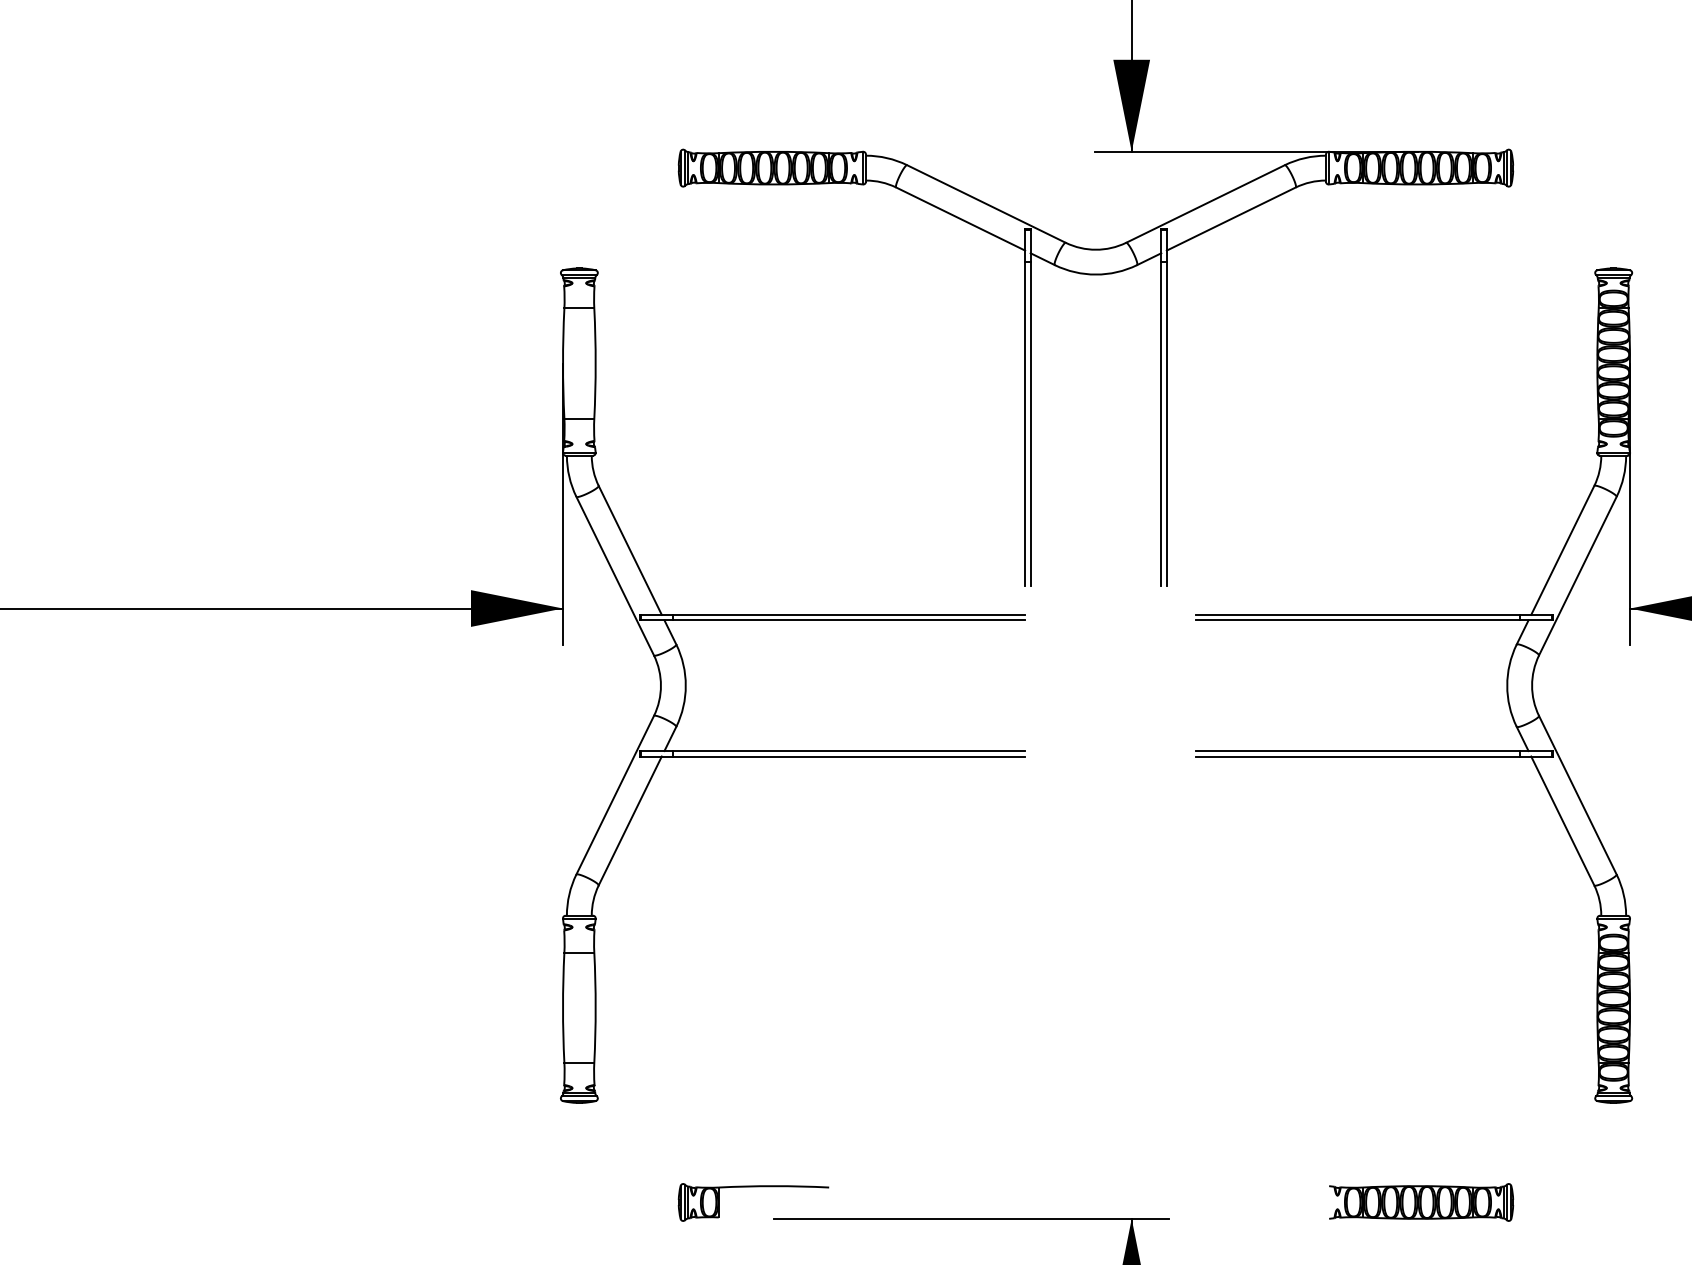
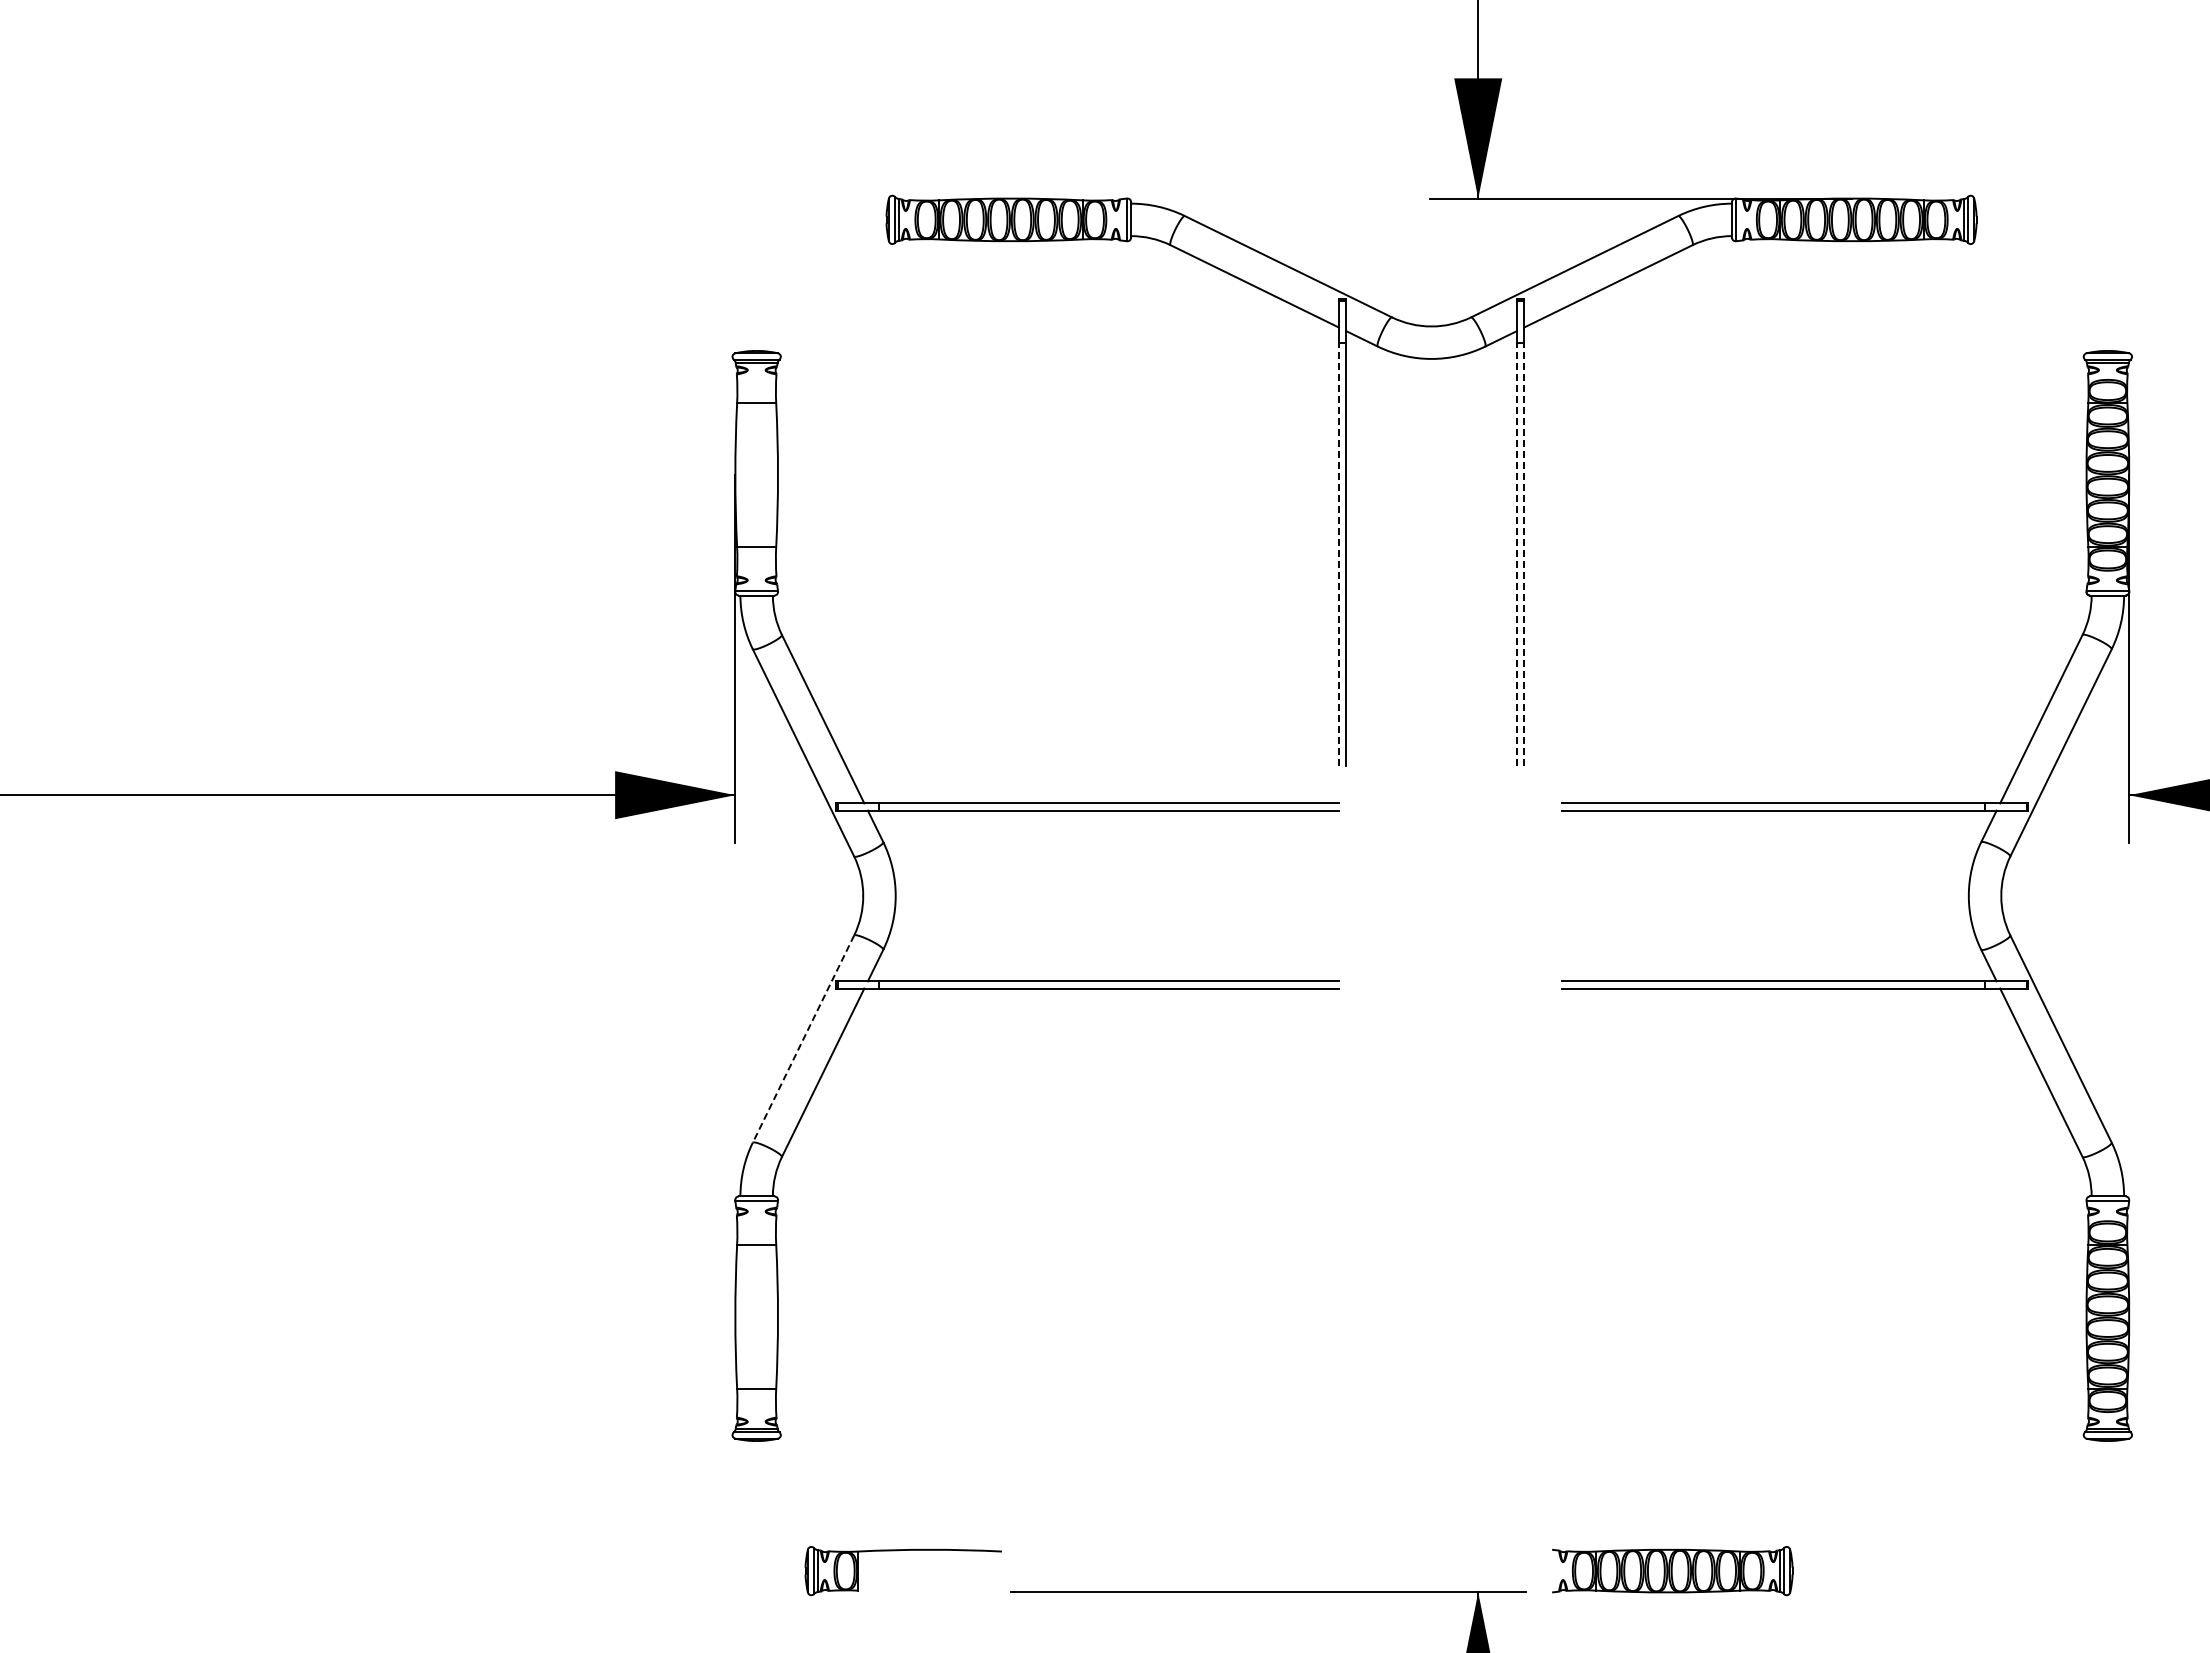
line: (1025, 424) -> (1339, 554), solid -> dashed
line: (1161, 424) -> (1516, 554), solid -> dashed
line: (1167, 424) -> (1524, 554), solid -> dashed
line: (615, 795) -> (803, 1039), solid -> dashed
part: (749, 1187) -> (898, 1551), moved
part: (1421, 1202) -> (1672, 1571), moved

